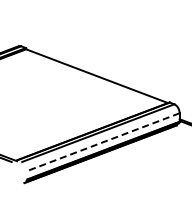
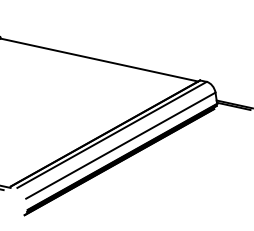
line: (103, 142) -> (120, 146), dashed -> solid

